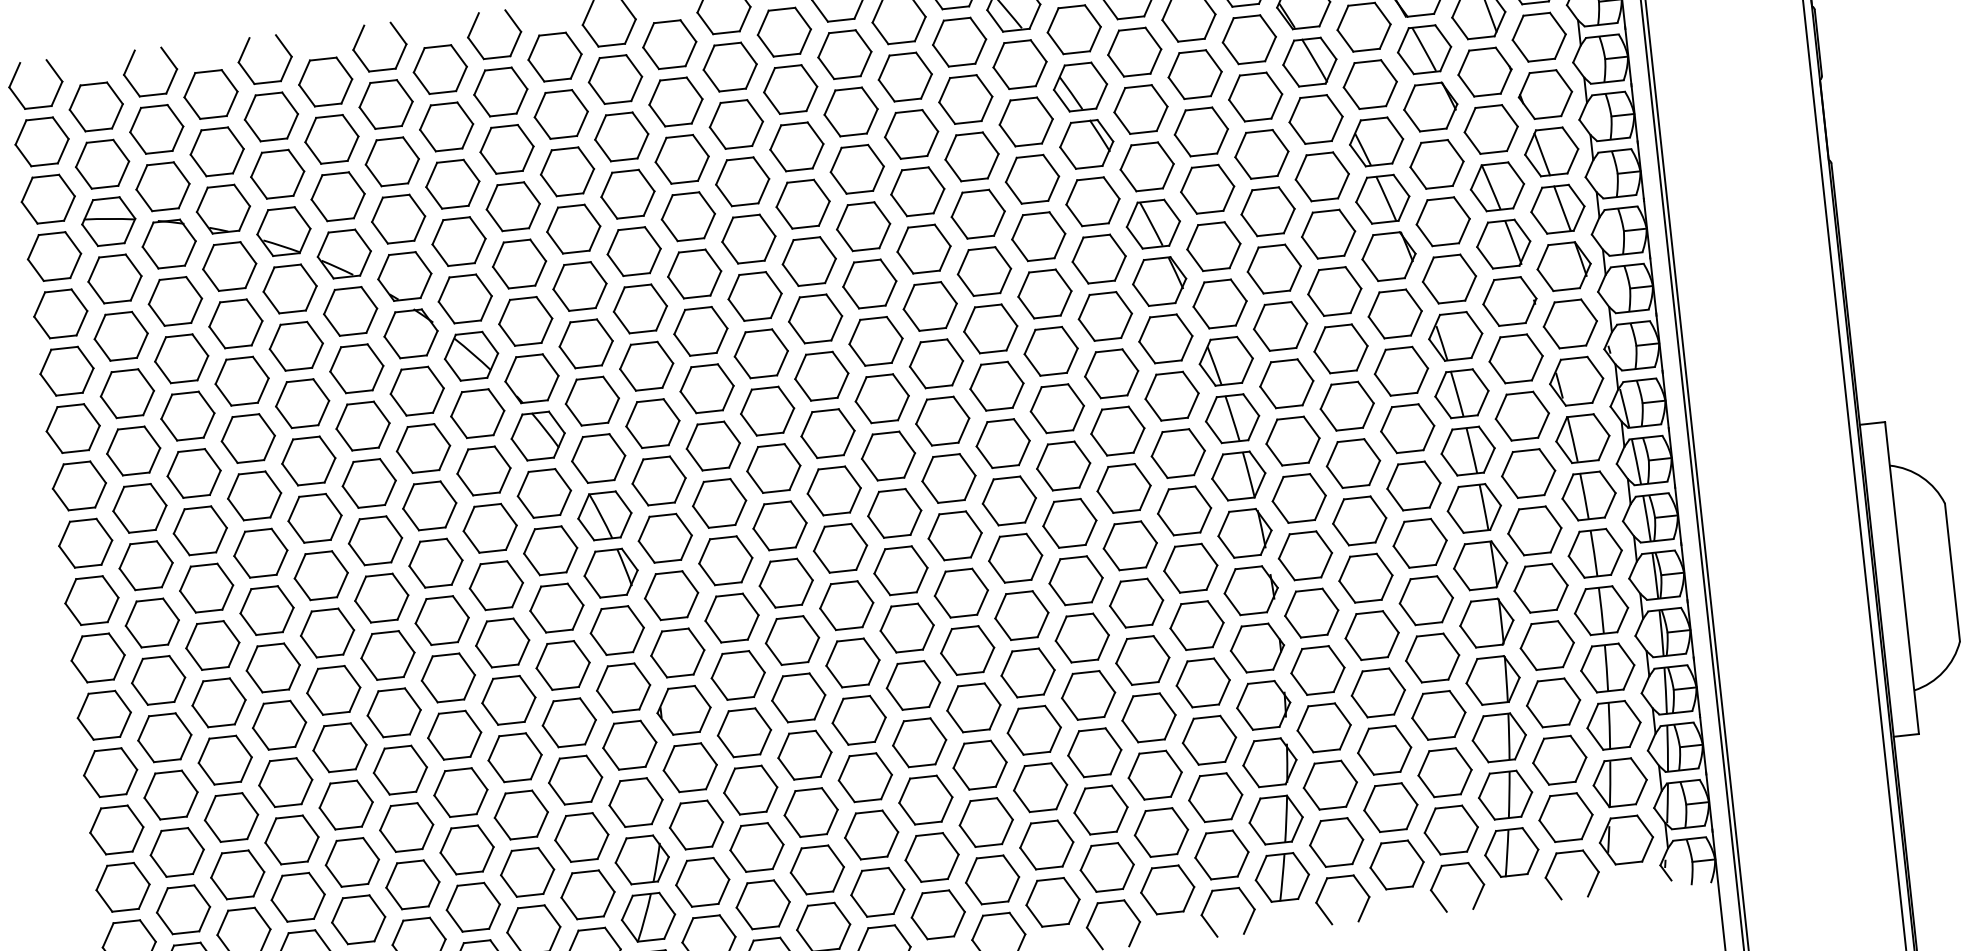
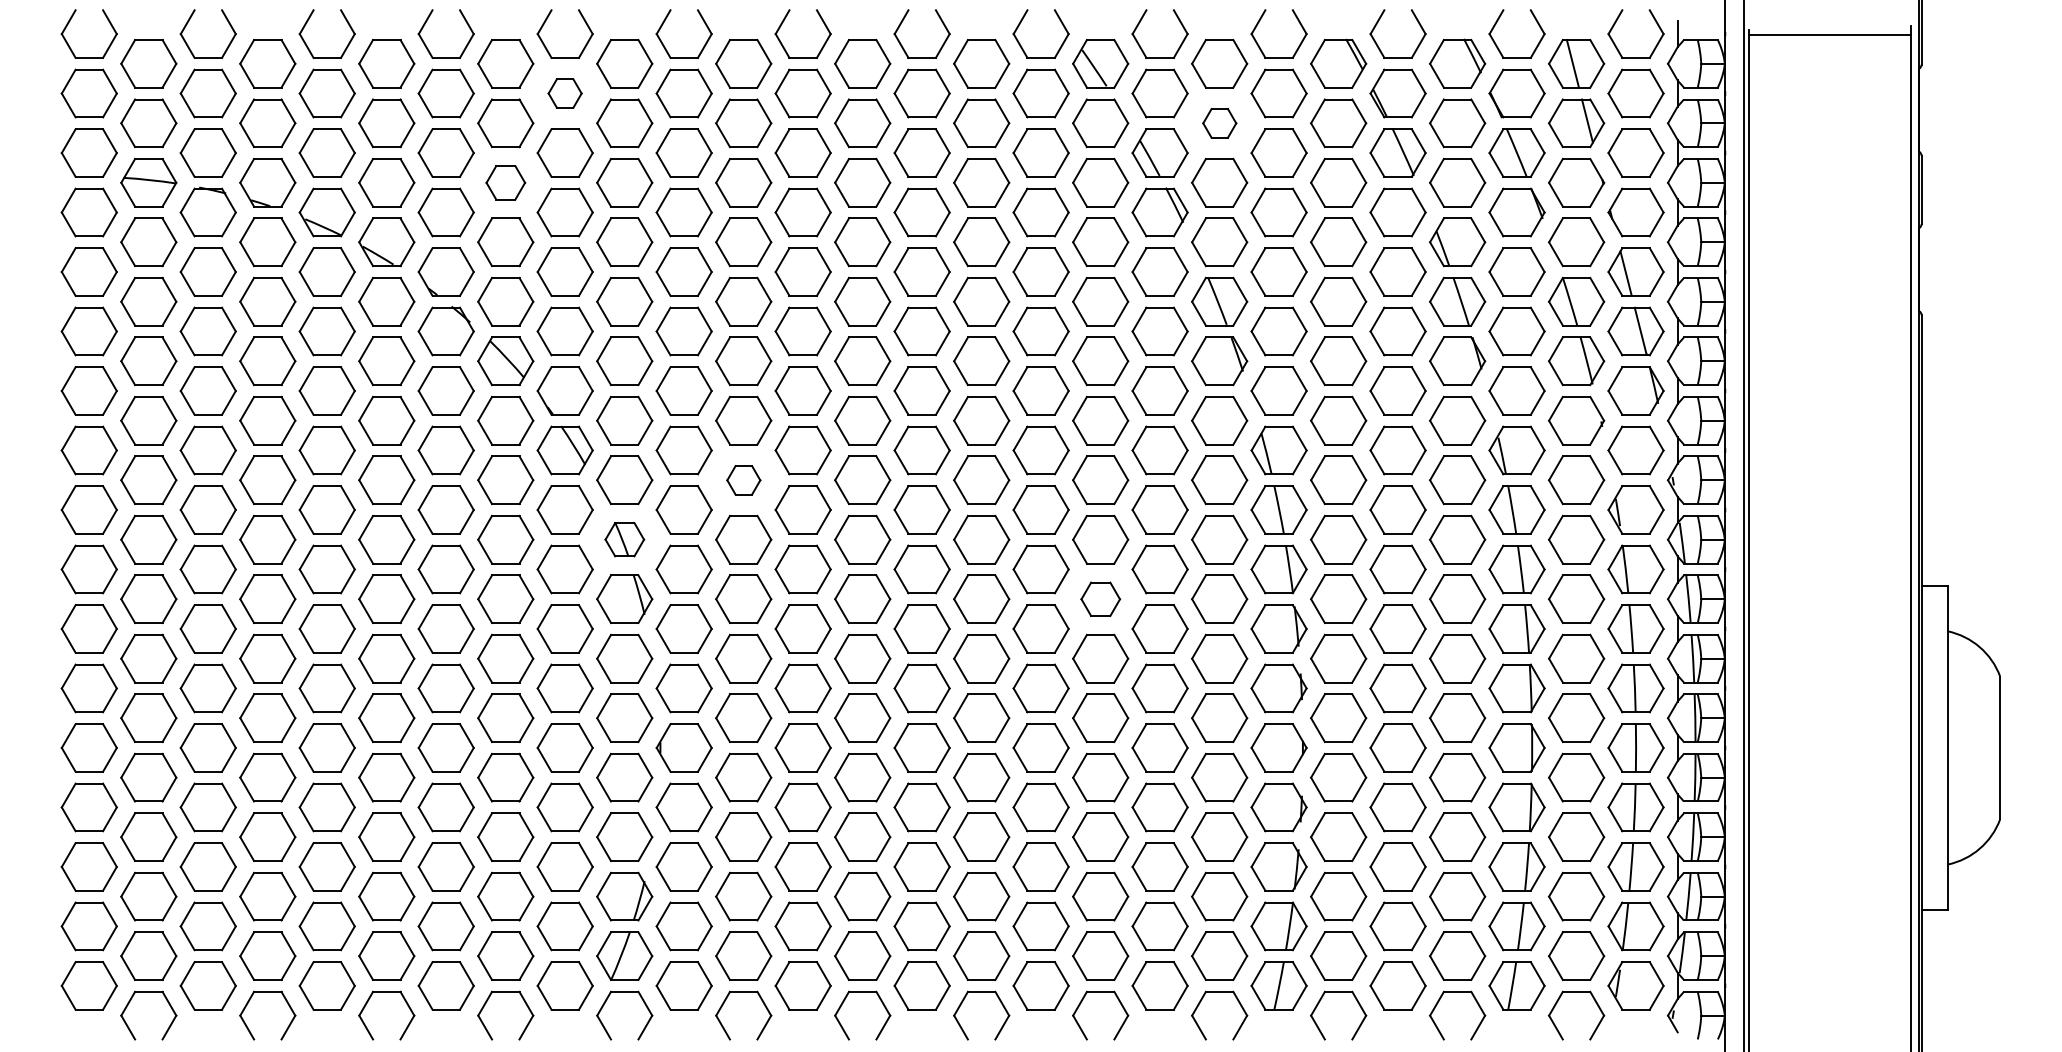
part: (1134, 52) -> (1219, 123), size x0.6
part: (500, 92) -> (564, 93), size x0.6
part: (452, 184) -> (505, 182), size x0.7
part: (713, 446) -> (743, 480), size x0.6
part: (604, 515) -> (624, 539), size x0.7
part: (1069, 523) -> (1100, 599), size x0.7

